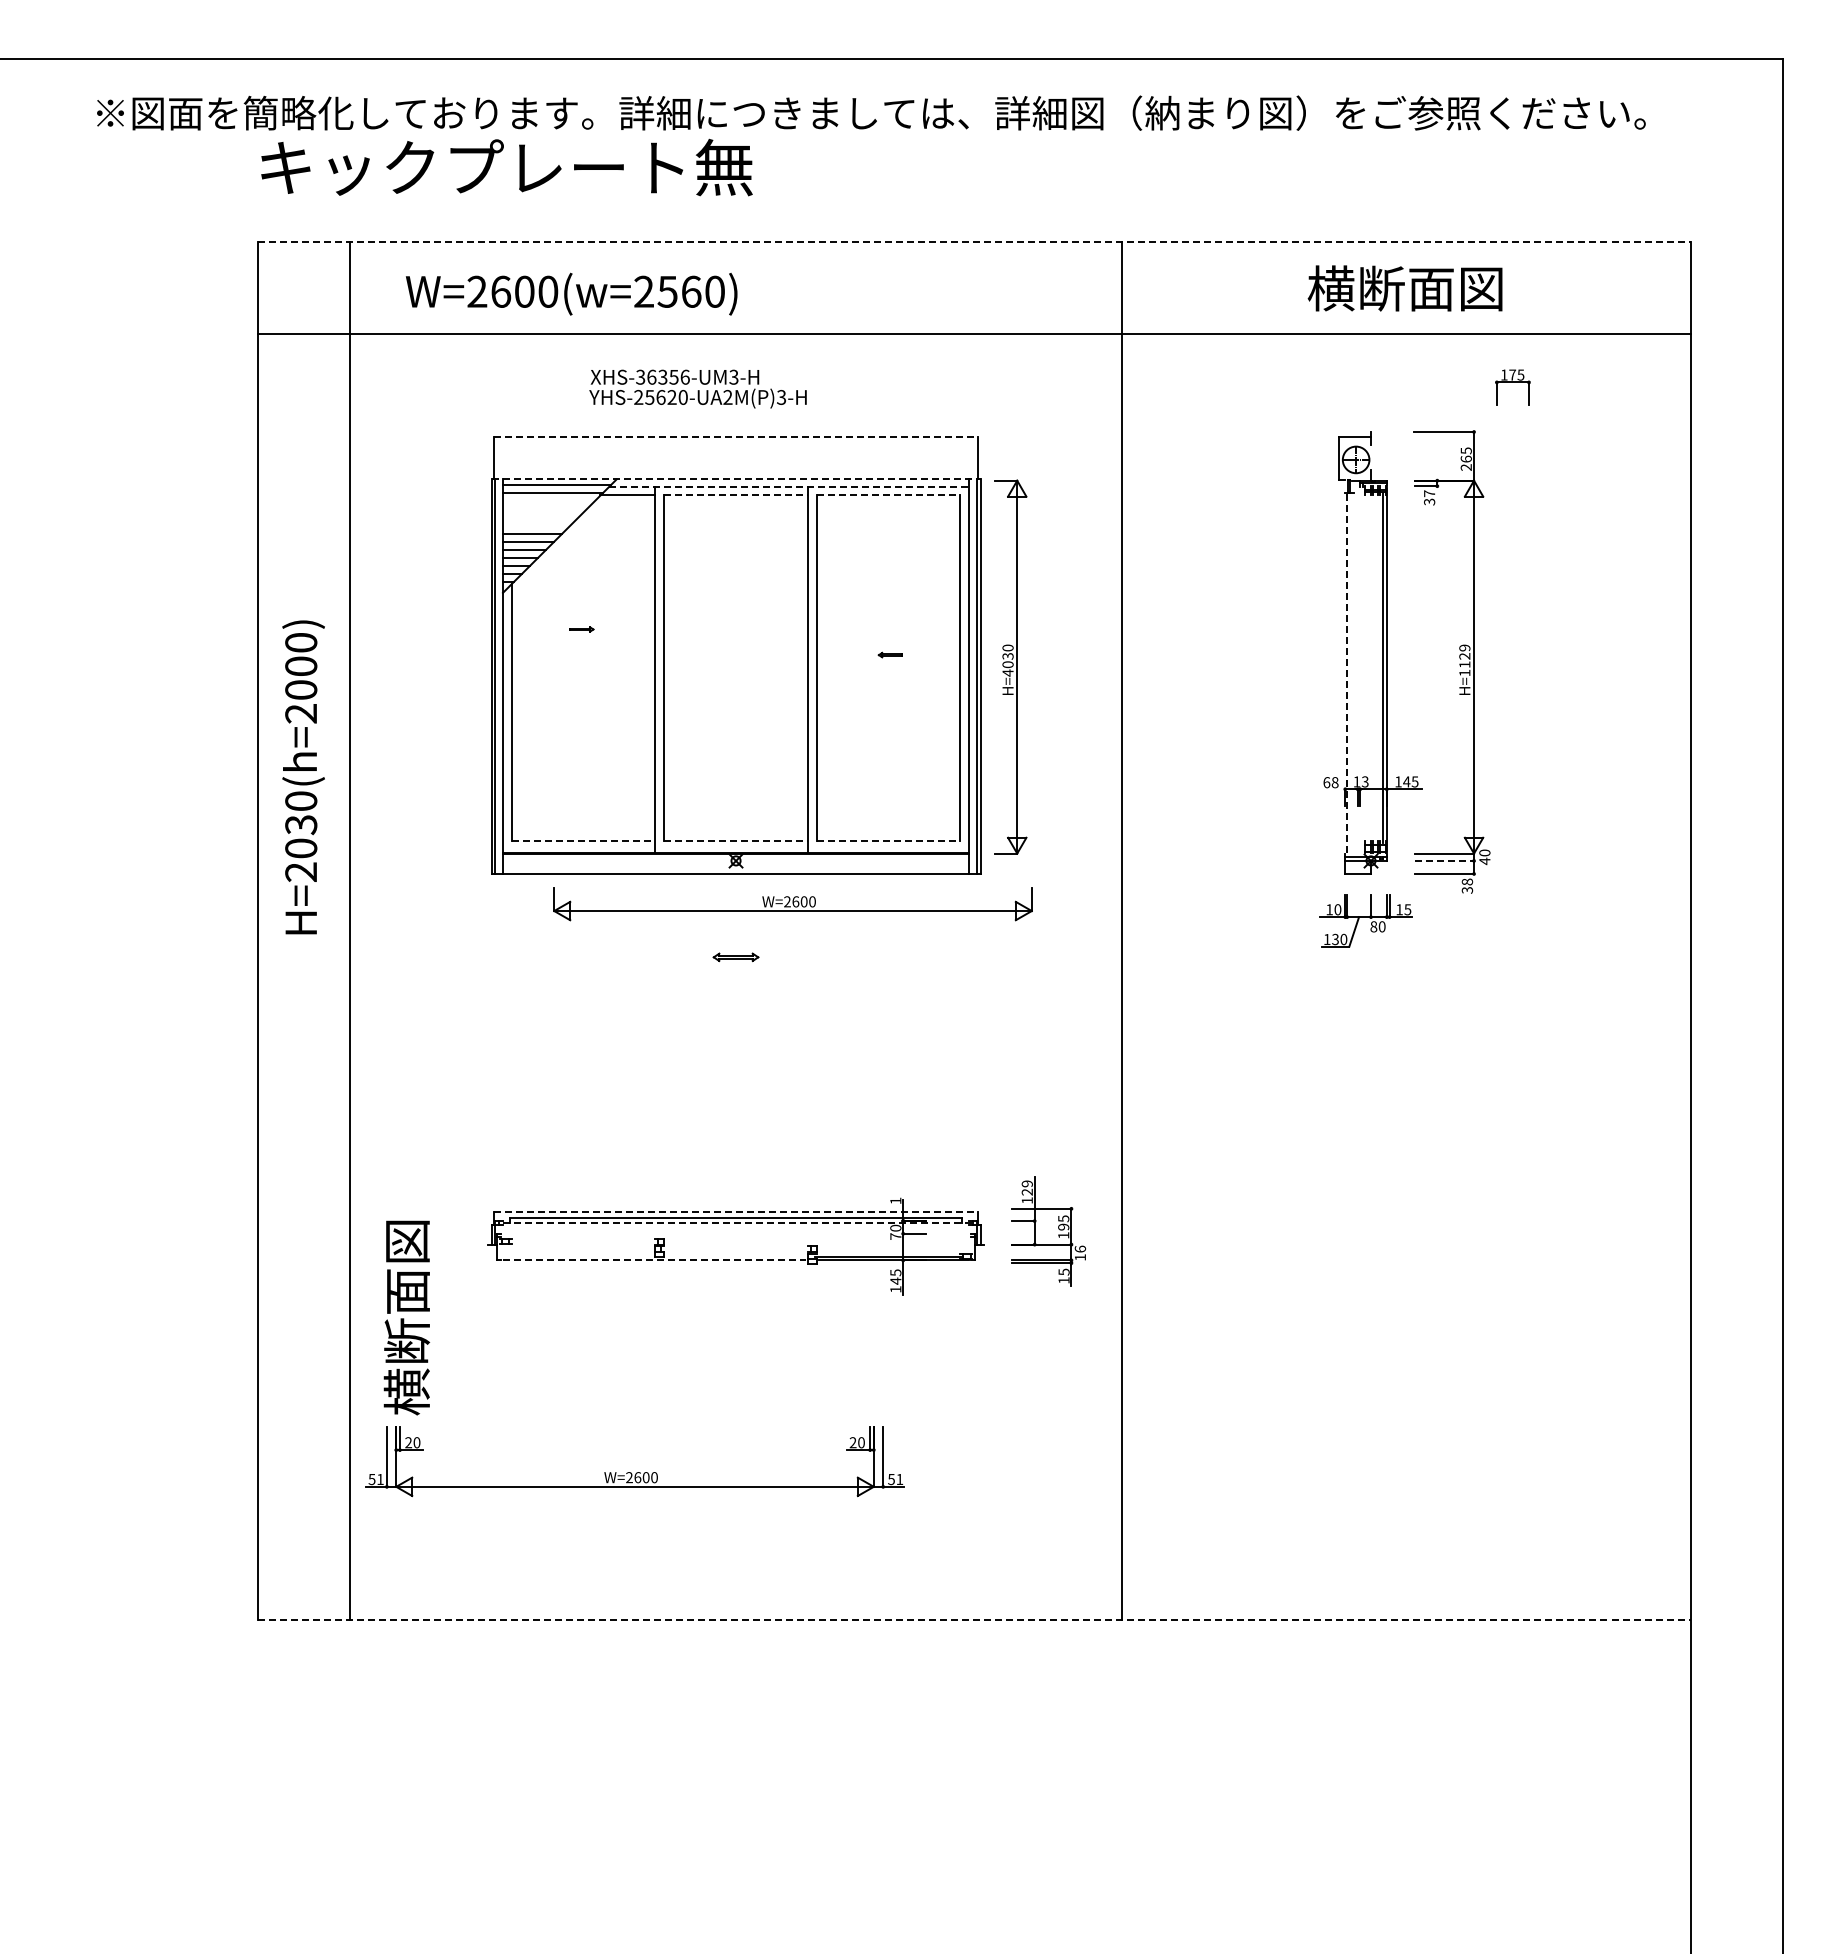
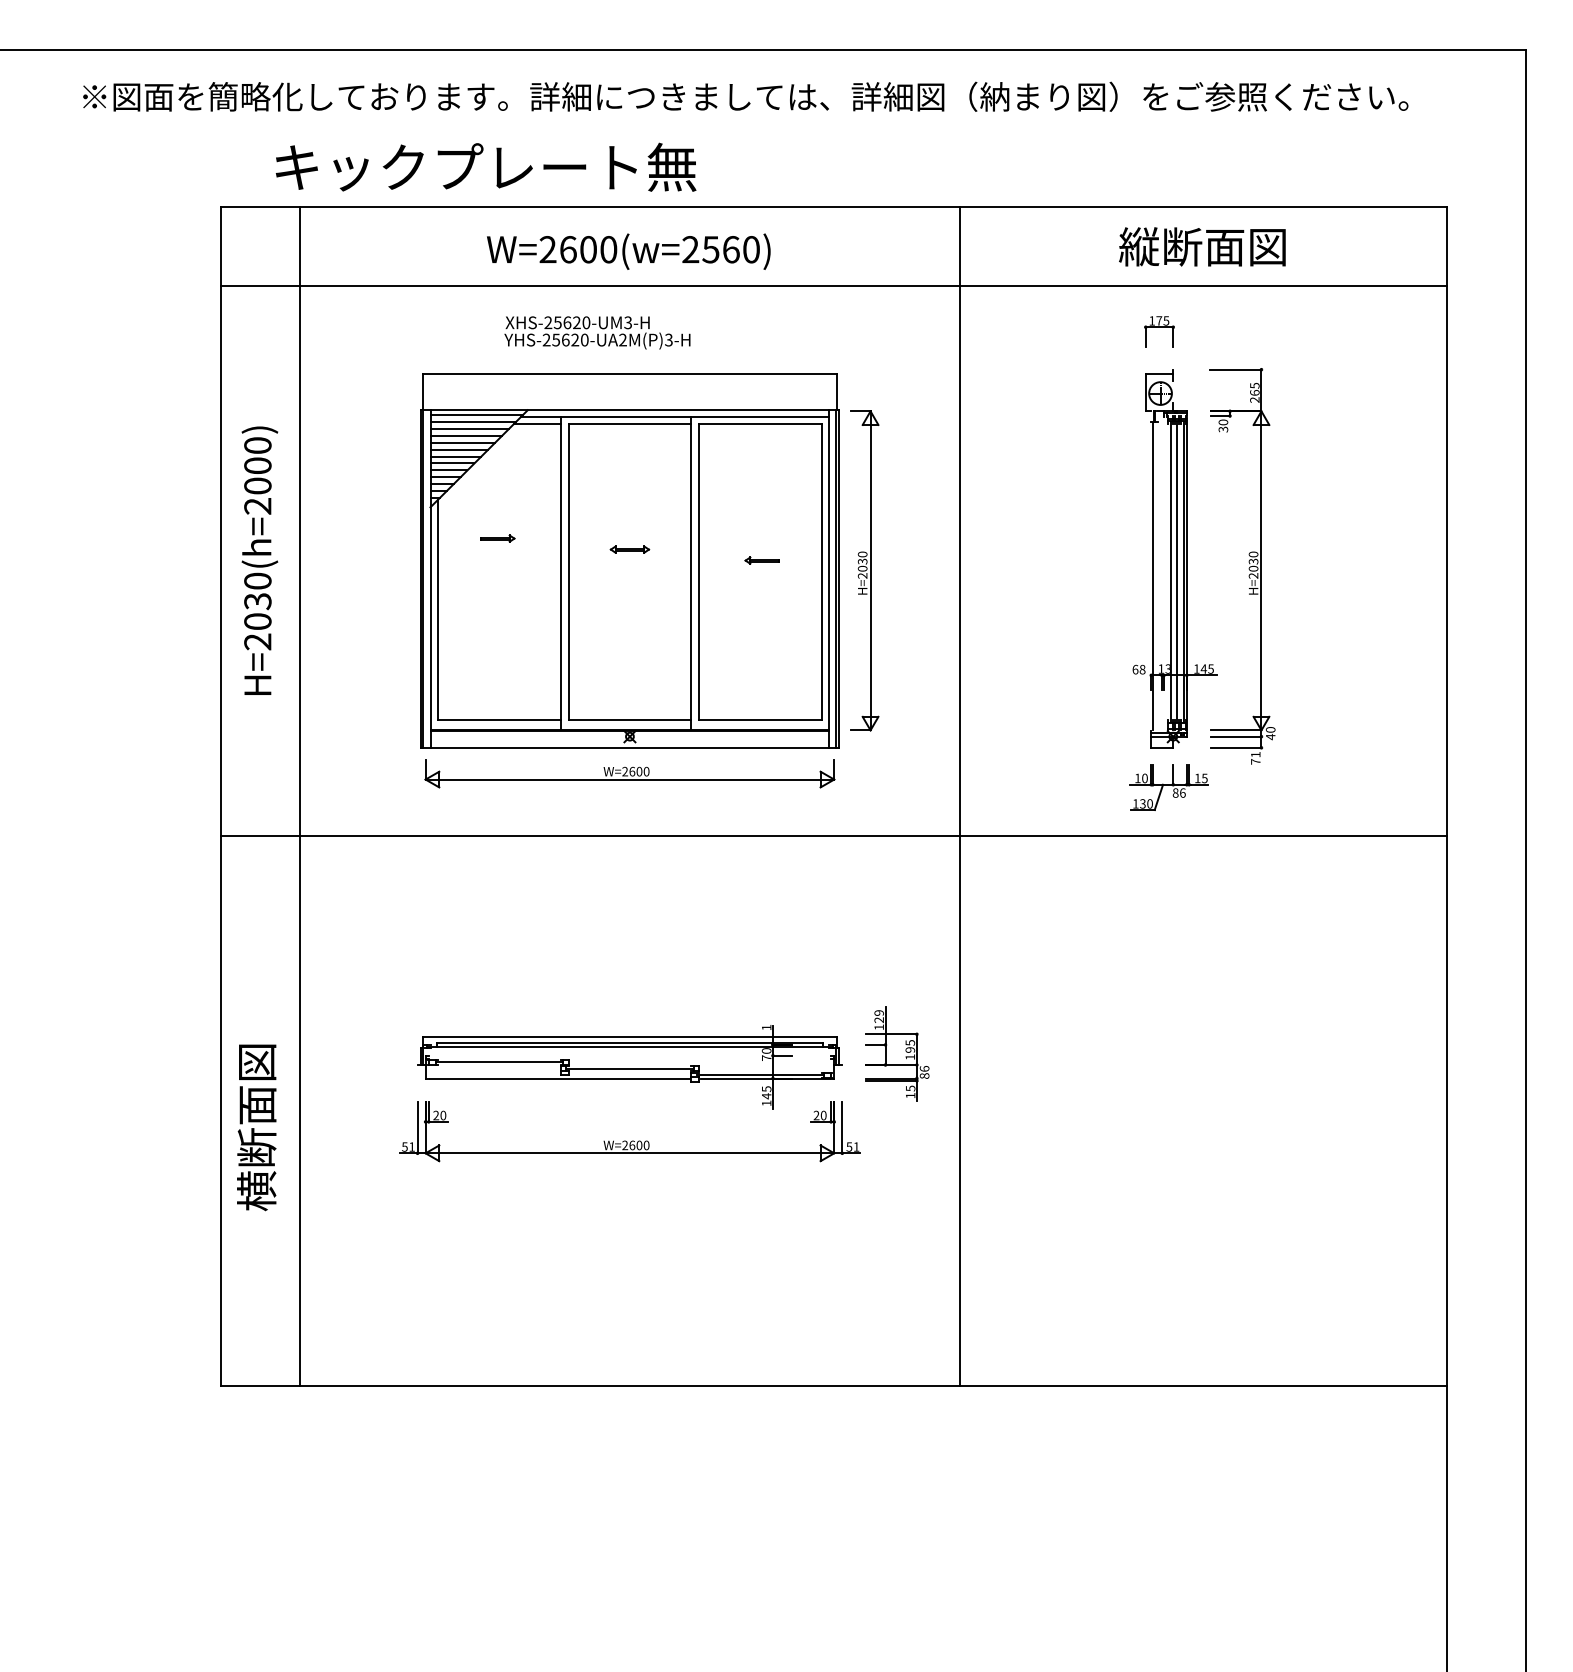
text: (506, 167) -> (485, 167), moved
line: (975, 242) -> (834, 207), dashed -> solid
text: (1330, 288) -> (1138, 246), 横断面図 -> 縦断面図
text: (571, 293) -> (628, 251), moved
text: (662, 376) -> (567, 322), XHS-36356-UM3-H -> XHS-25620-UM3-H
part: (1512, 387) -> (1159, 331), moved
line: (736, 436) -> (630, 373), dashed -> solid
line: (736, 479) -> (630, 410), dashed -> solid
line: (789, 486) -> (675, 416), dashed -> solid
text: (1429, 493) -> (1223, 422), 37 -> 30
line: (736, 495) -> (630, 423), dashed -> solid
line: (888, 495) -> (760, 423), dashed -> solid
line: (548, 501) -> (469, 429), added
line: (544, 509) -> (466, 435), added
line: (540, 517) -> (462, 442), added
line: (536, 525) -> (459, 449), added
part: (581, 629) -> (497, 538), size x1.67
part: (890, 654) -> (762, 560), size x1.67
text: (1464, 660) -> (1253, 565), H=1129 -> H=2030
line: (1367, 668) -> (1170, 572), added
line: (1375, 668) -> (1177, 572), added
text: (1007, 672) -> (862, 575), H=4030 -> H=2030
line: (1347, 674) -> (1153, 577), dashed -> solid
text: (303, 777) -> (259, 560), moved
line: (583, 841) -> (499, 720), dashed -> solid
line: (736, 841) -> (630, 720), dashed -> solid
line: (888, 841) -> (760, 720), dashed -> solid
line: (1444, 860) -> (1236, 736), dashed -> solid
text: (1467, 885) -> (1255, 757), 38 -> 71
part: (792, 904) -> (629, 773), moved
text: (1381, 926) -> (1182, 792), 80 -> 86
part: (735, 957) -> (629, 549), moved
line: (974, 977) -> (833, 836), added
line: (736, 1212) -> (630, 1037), dashed -> solid
line: (736, 1223) -> (630, 1046), dashed -> solid
line: (583, 1241) -> (499, 1062), added
line: (735, 1249) -> (629, 1069), added
text: (1080, 1257) -> (924, 1076), 16 -> 86
line: (654, 1260) -> (560, 1078), dashed -> solid
text: (406, 1317) -> (256, 1127), moved
part: (636, 1472) -> (631, 1141), moved
line: (975, 1619) -> (834, 1385), dashed -> solid

